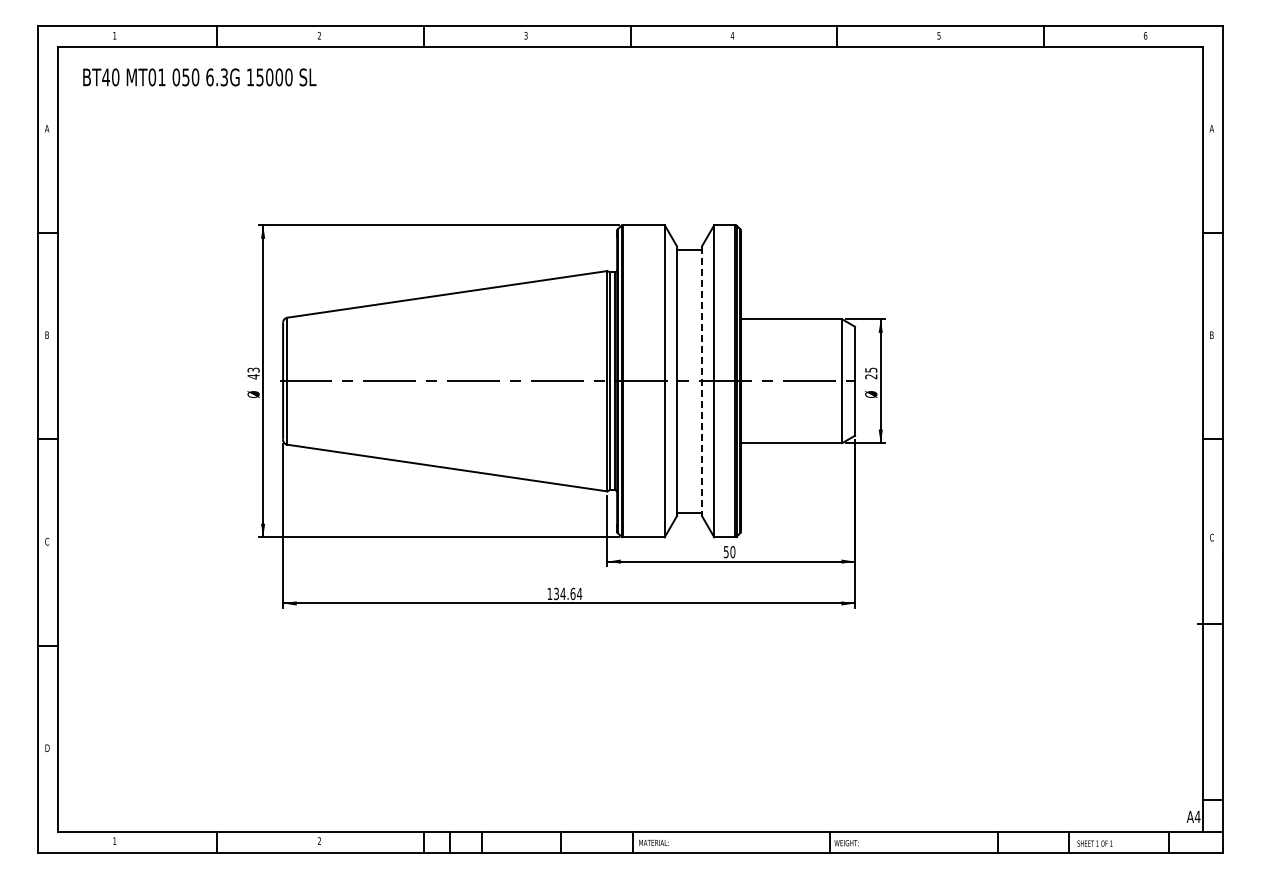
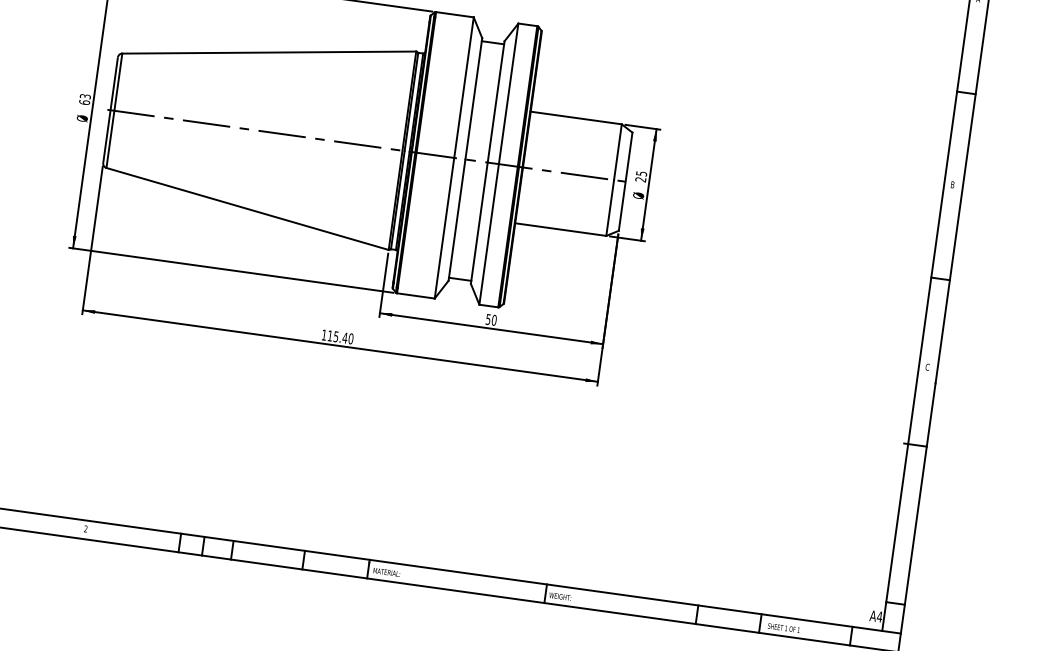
text: (253, 376) -> (84, 102), 43 -> 63
line: (701, 381) -> (487, 162), dashed -> solid
text: (568, 593) -> (341, 337), 134.64 -> 115.40

